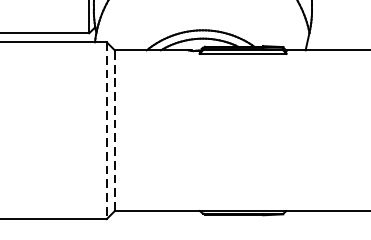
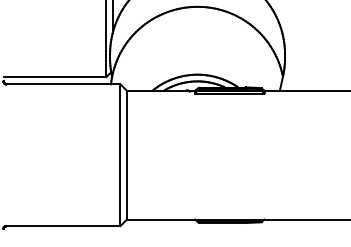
line: (106, 131) -> (120, 155), dashed -> solid
line: (114, 131) -> (126, 155), dashed -> solid

